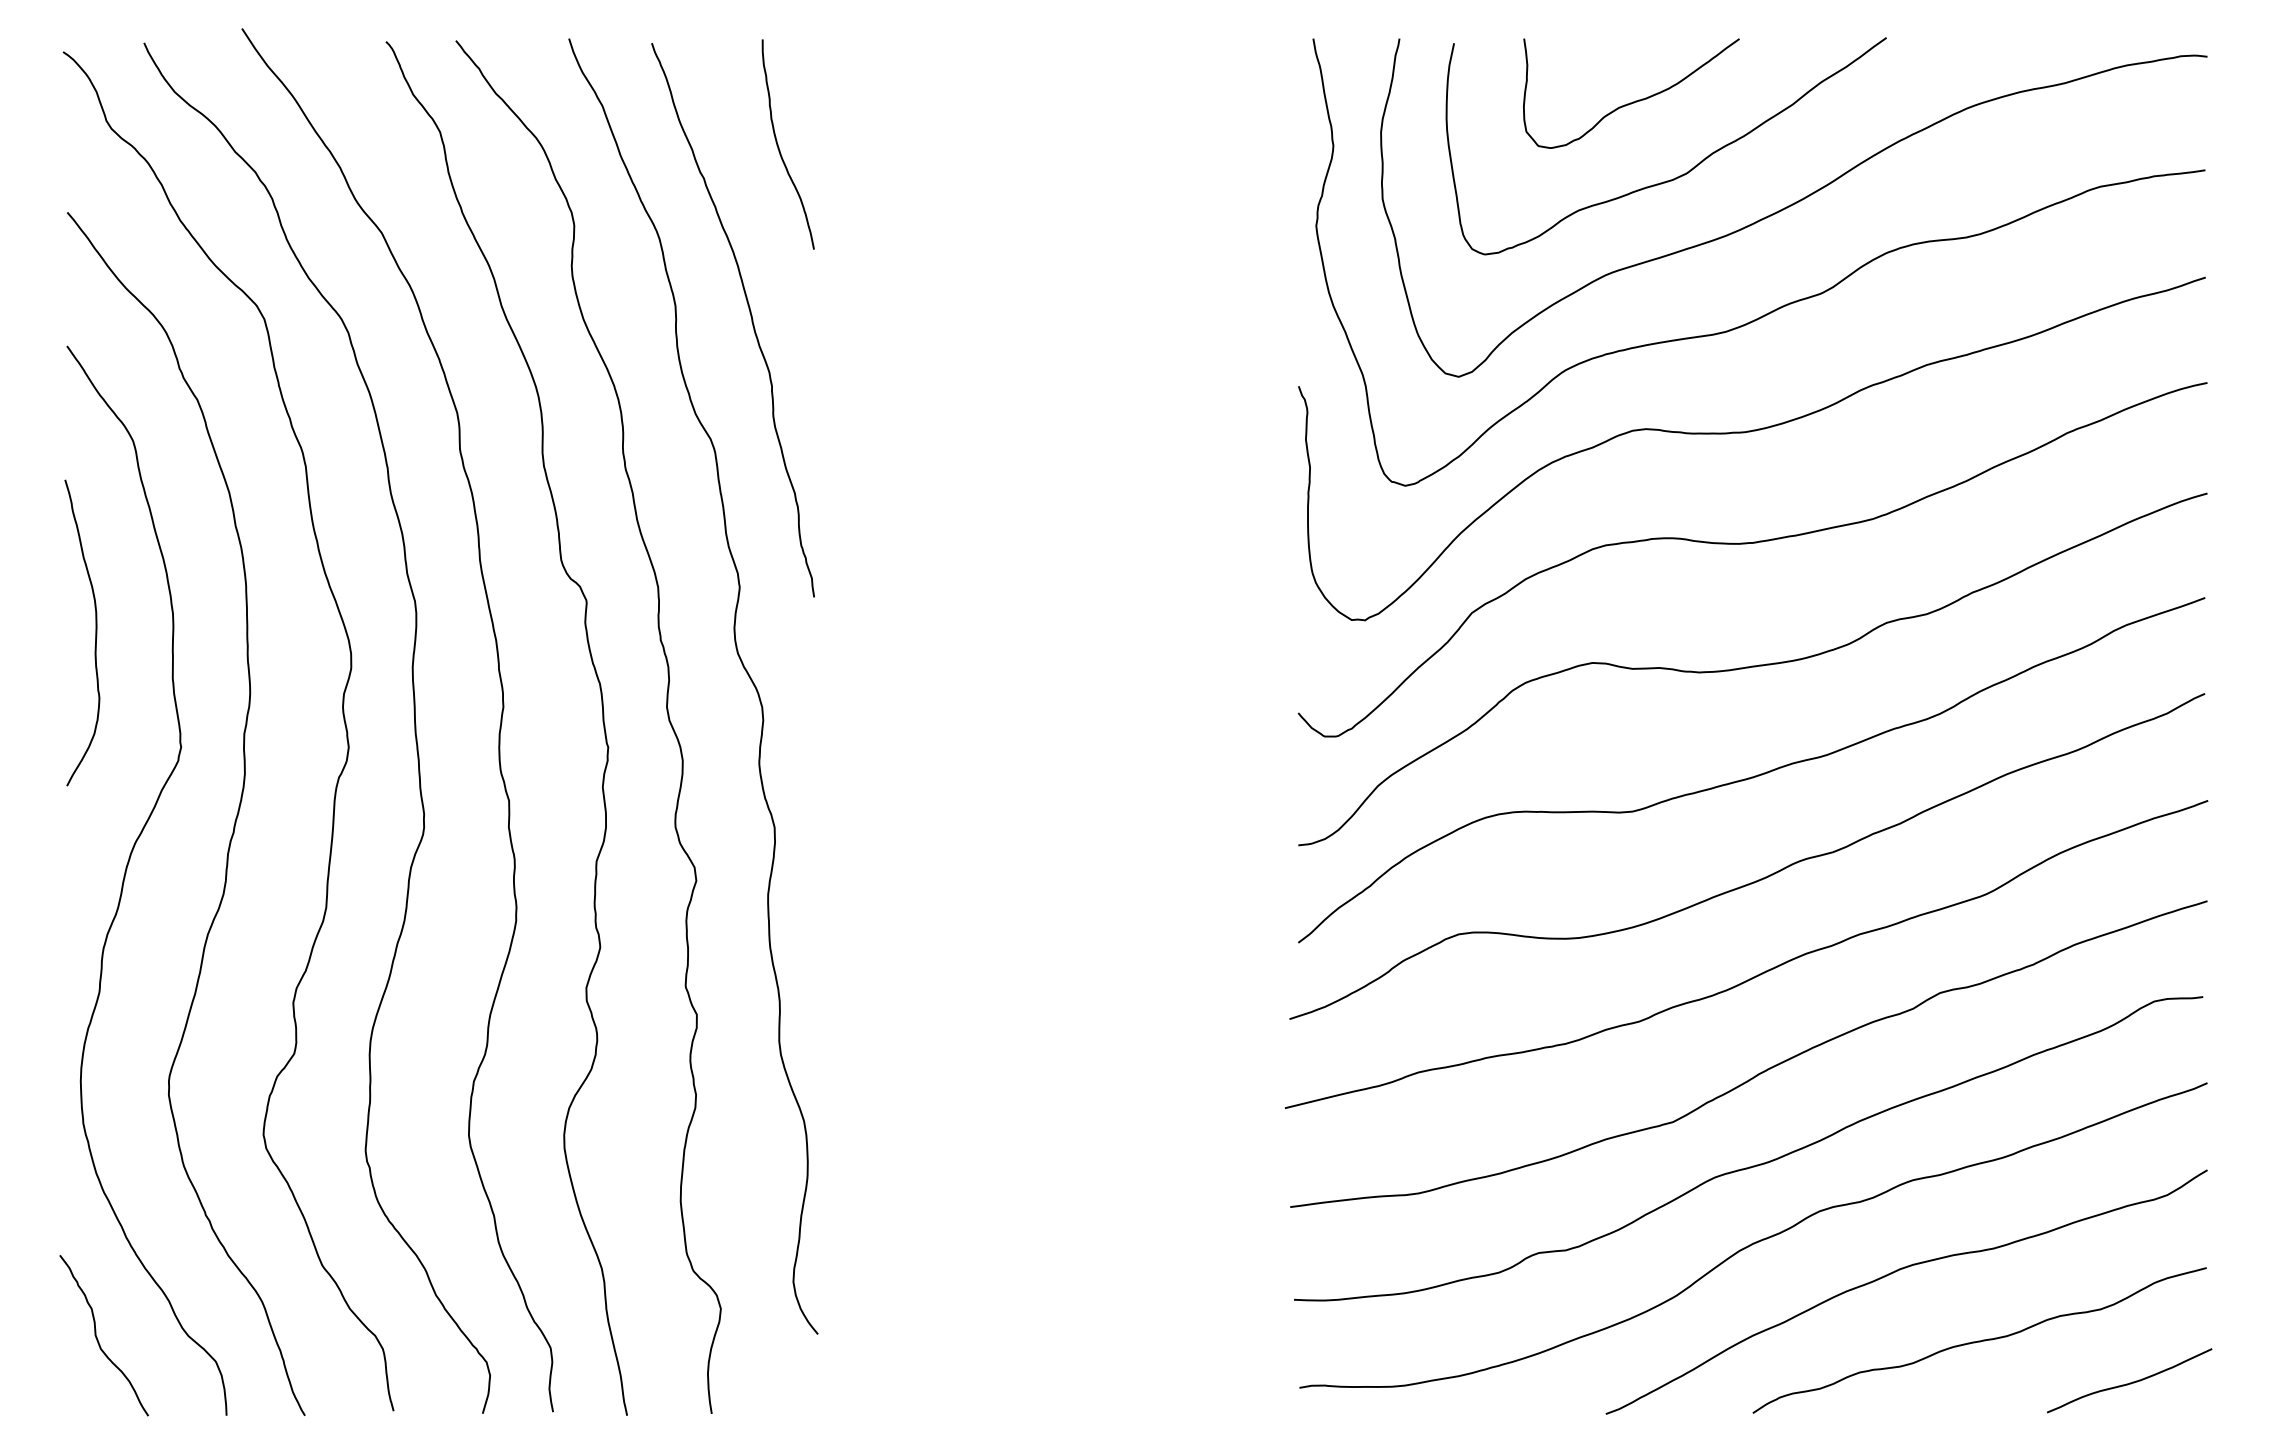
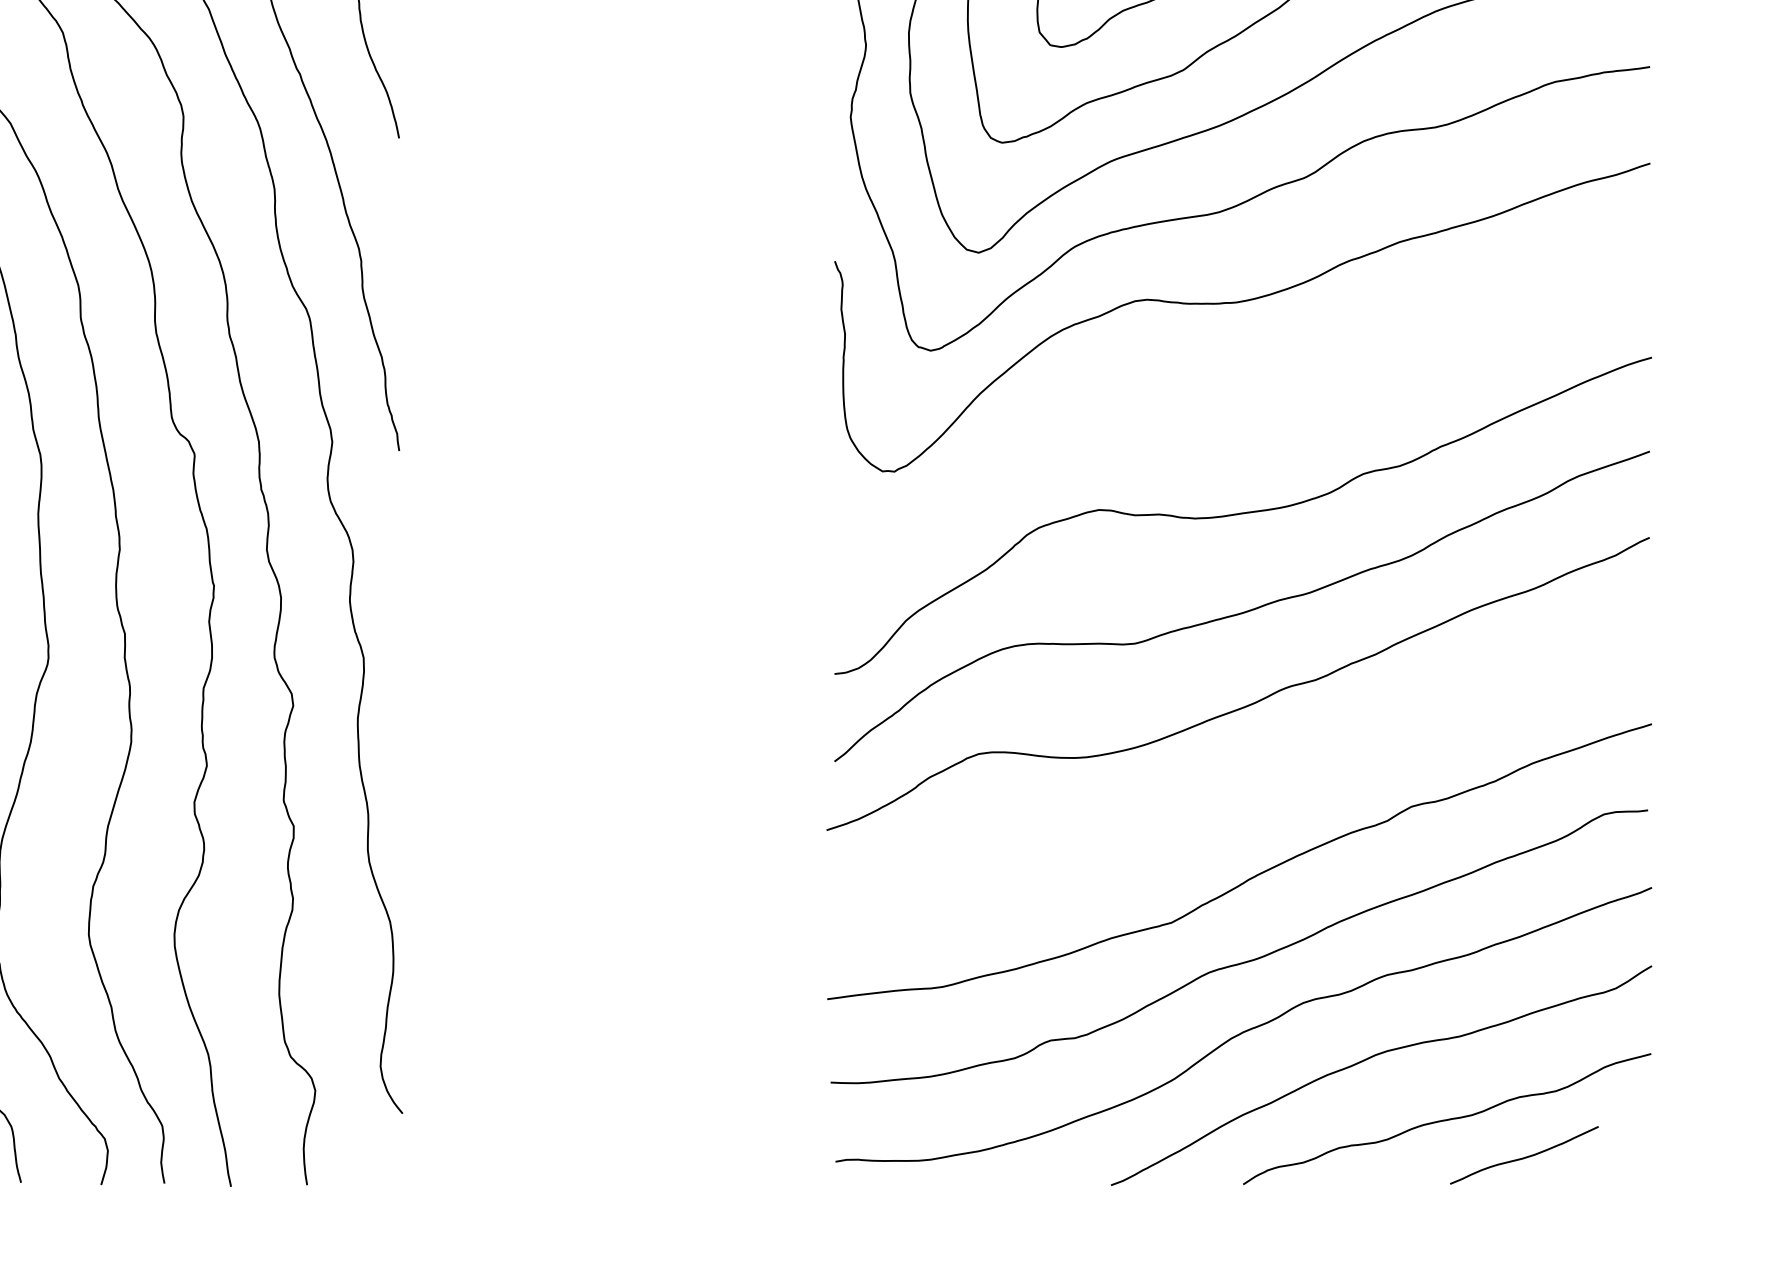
curve: (1747, 544) -> (1238, 403), removed
curve: (1757, 974) -> (1247, 790), removed
curve: (2129, 1382) -> (1524, 1156), moved

